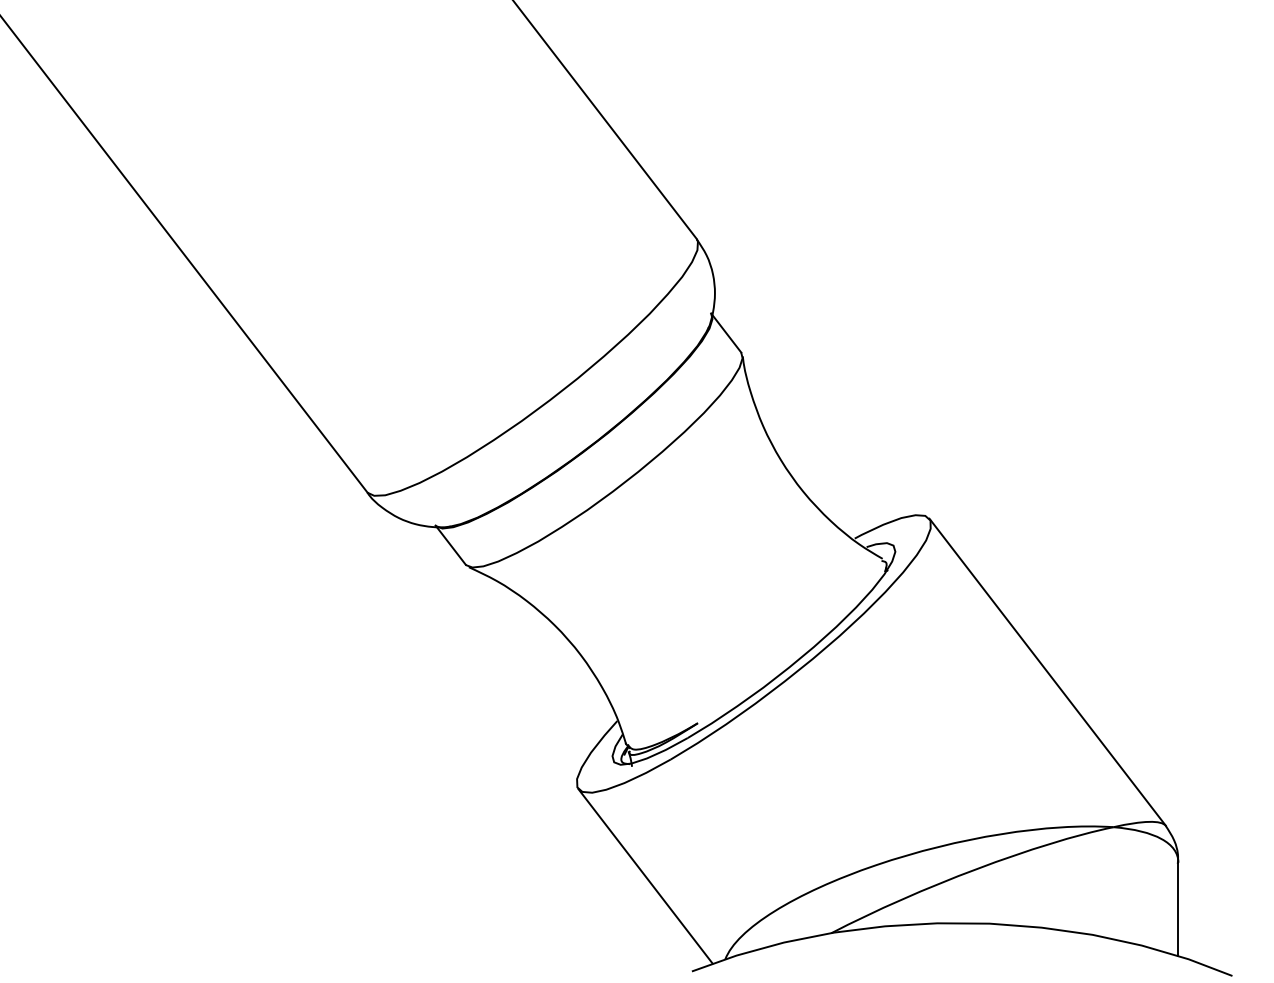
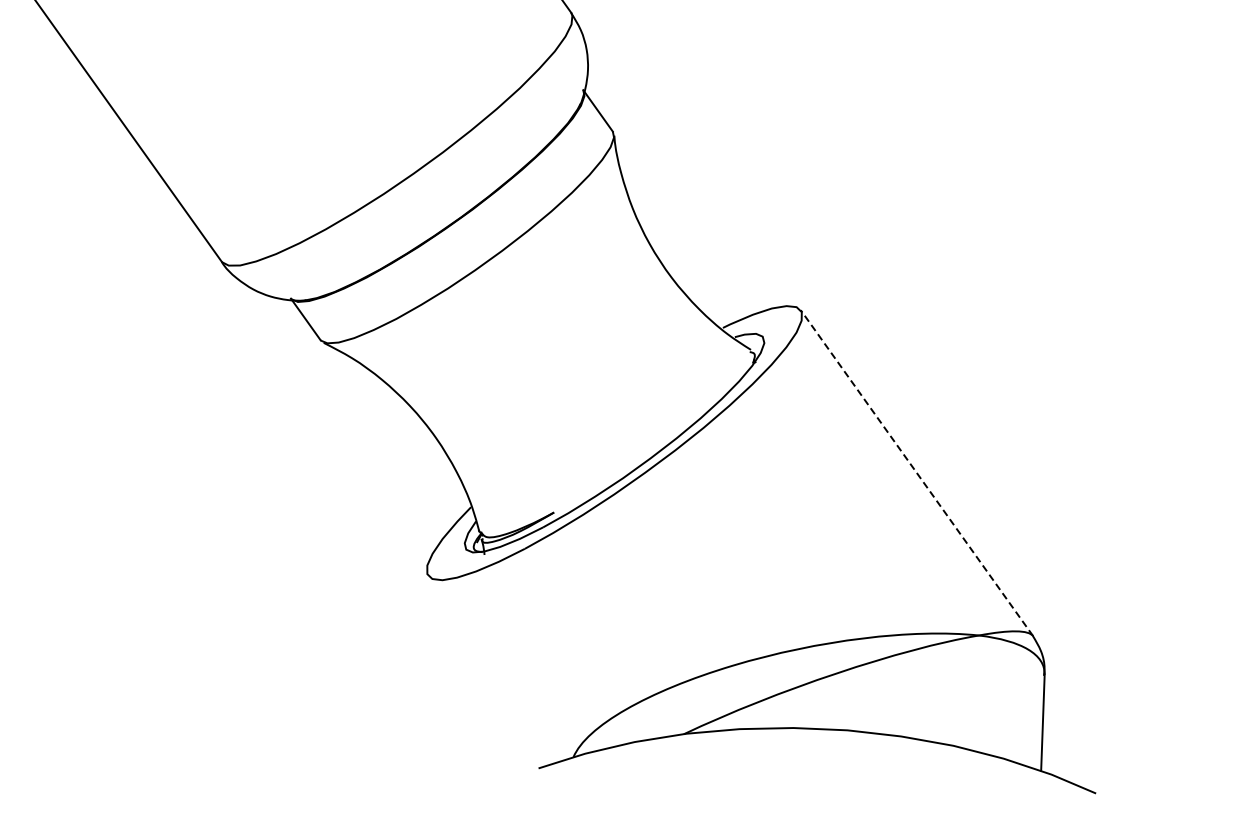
line: (1047, 672) -> (916, 473), solid -> dashed
line: (645, 876) -> (494, 668), removed

